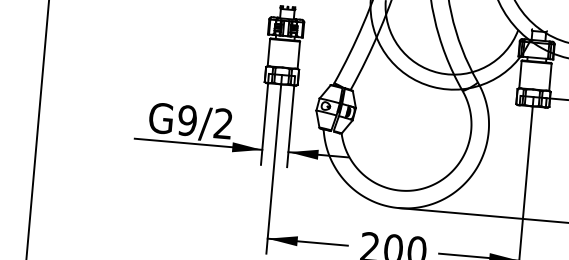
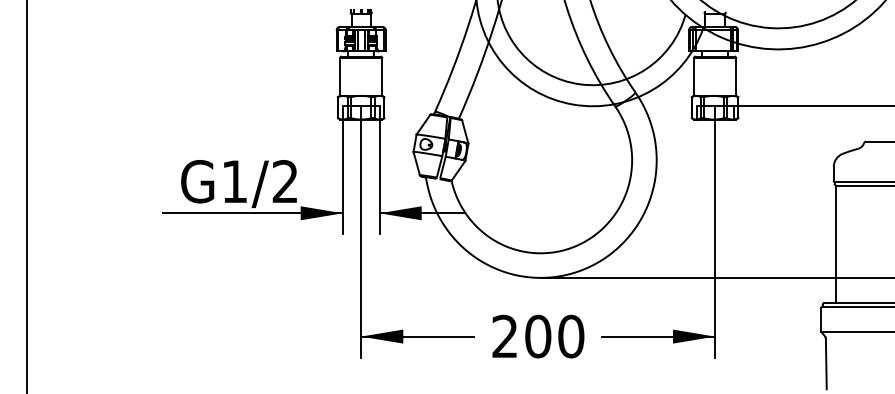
text: (187, 120) -> (234, 181), G9/2 -> G1/2

